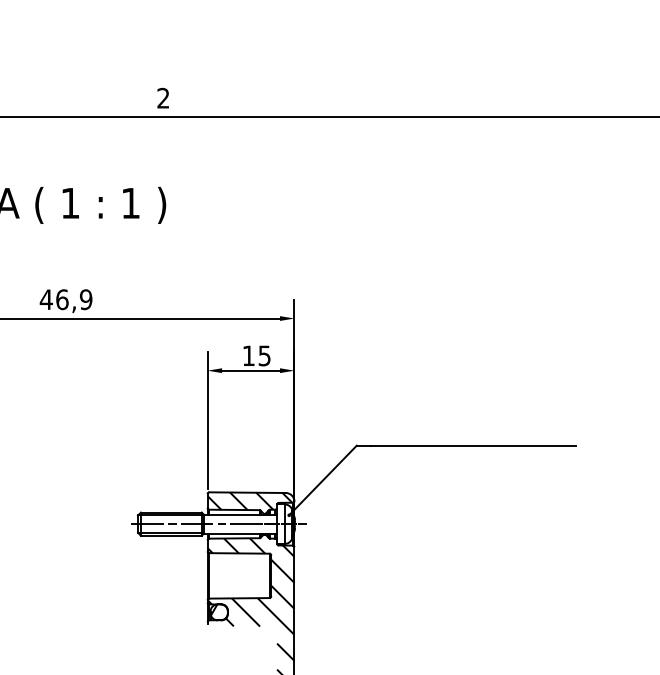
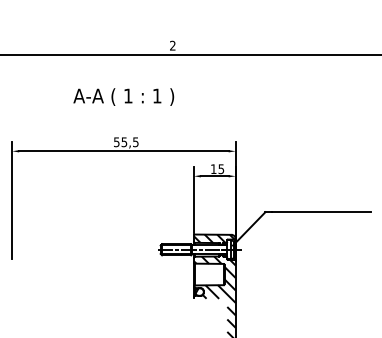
text: (64, 300) -> (125, 142), 46,9 -> 55,5

